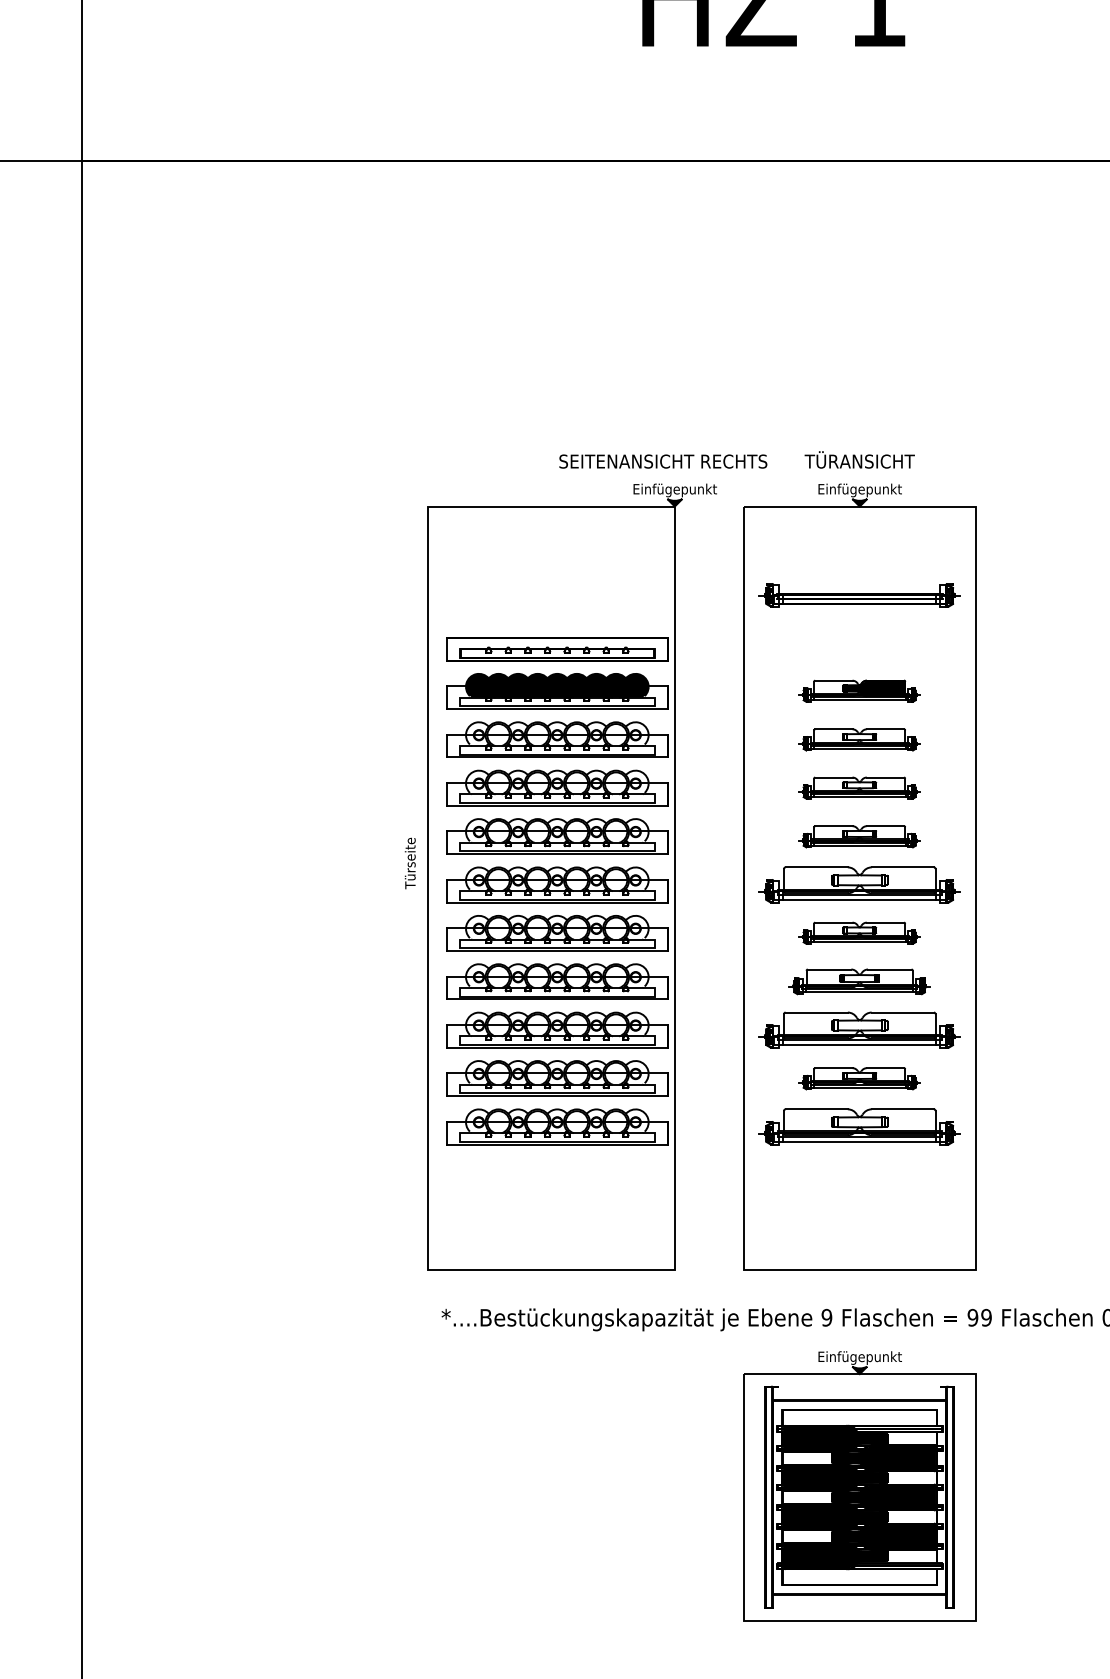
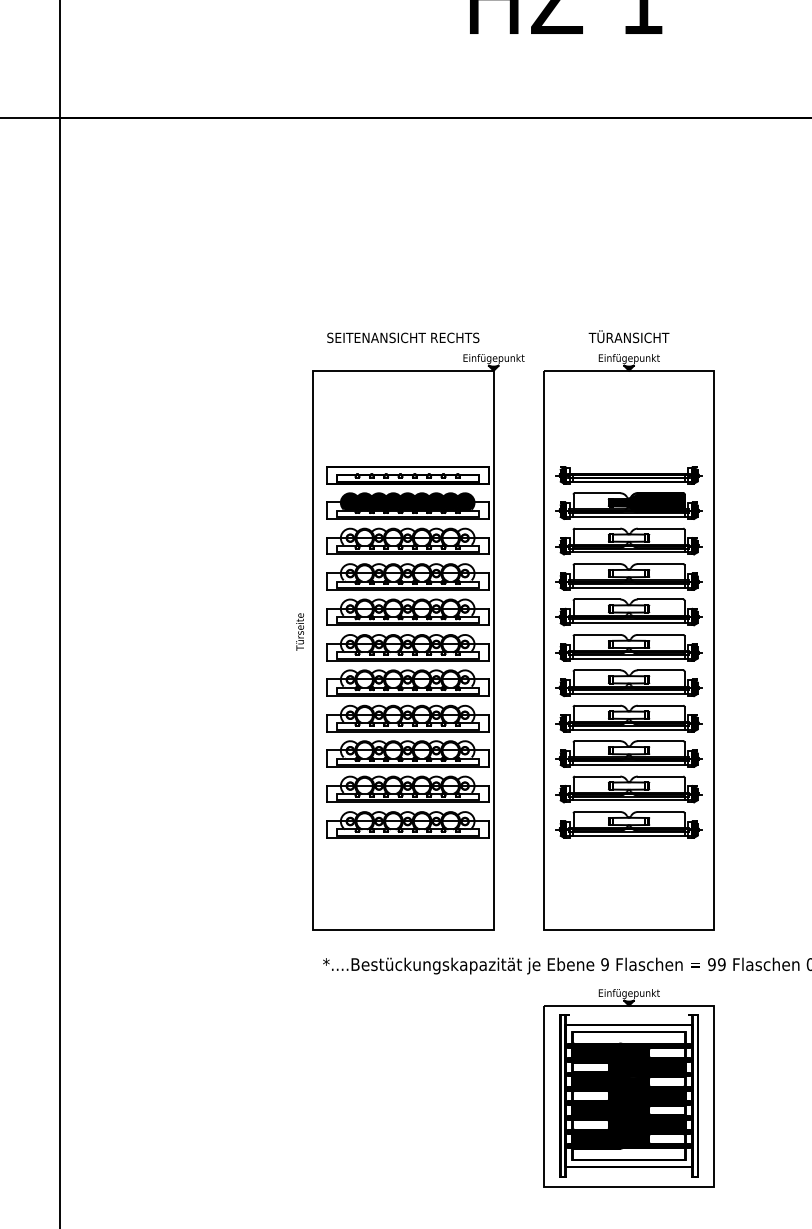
text: (663, 461) -> (403, 337), moved
part: (859, 595) -> (628, 475), moved
part: (859, 690) -> (628, 505), size x1.67
part: (859, 739) -> (628, 541), size x1.67
part: (859, 787) -> (628, 576), size x1.67
part: (859, 836) -> (628, 612), size x1.67
part: (859, 932) -> (628, 682), size x1.67
part: (859, 981) -> (628, 718), size x1.43
part: (859, 1078) -> (628, 789), size x1.67

